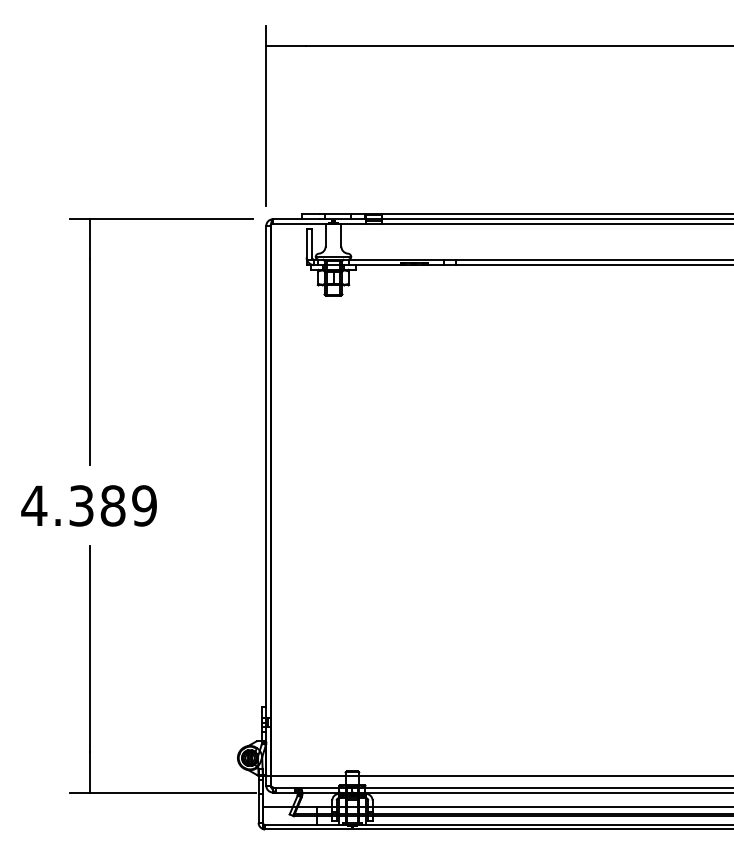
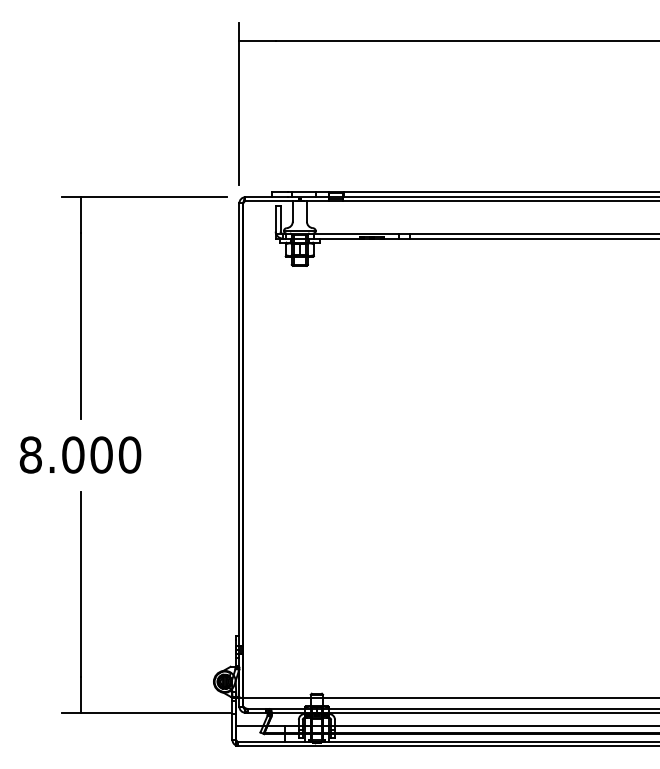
text: (89, 505) -> (80, 454), 4.389 -> 8.000

